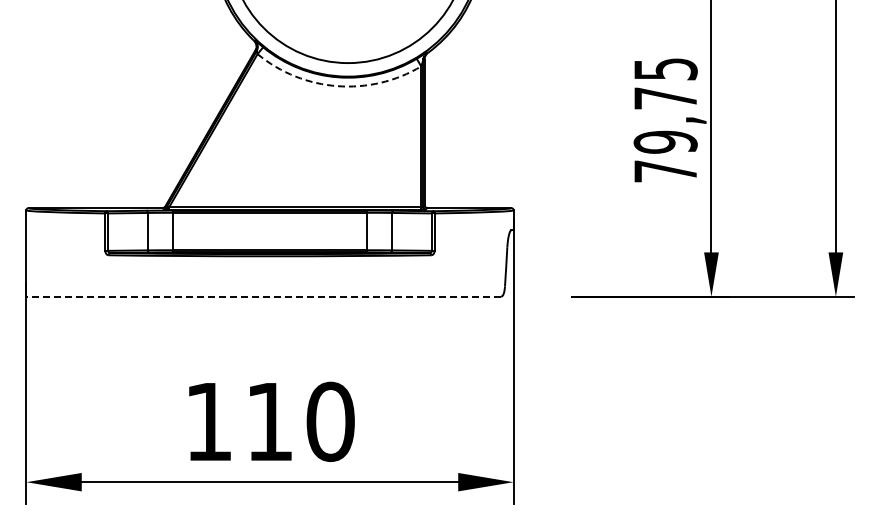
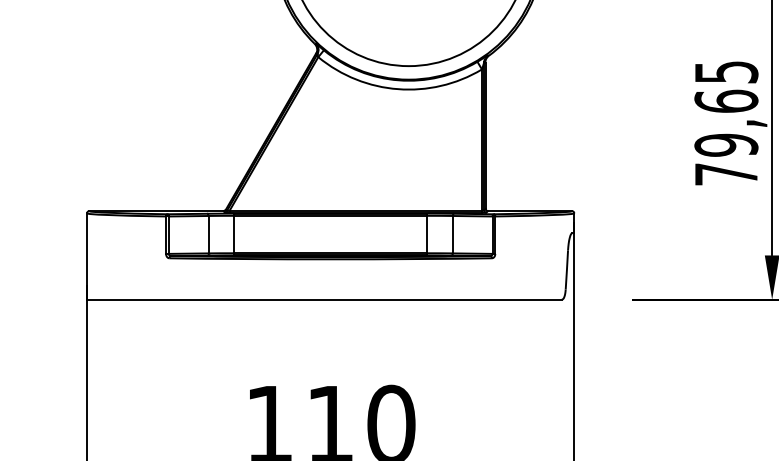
arc: (337, 86) -> (398, 89), dashed -> solid
text: (665, 97) -> (726, 100), 79,75 -> 79,65
line: (263, 296) -> (324, 299), dashed -> solid

